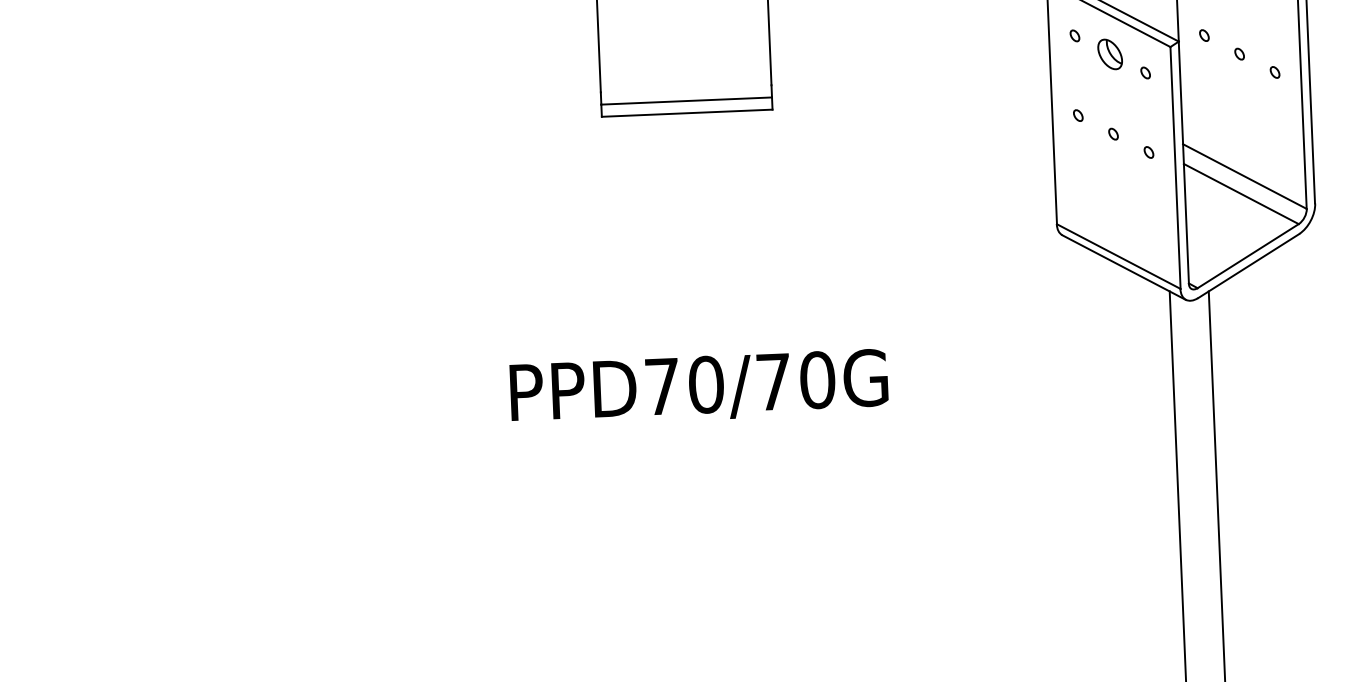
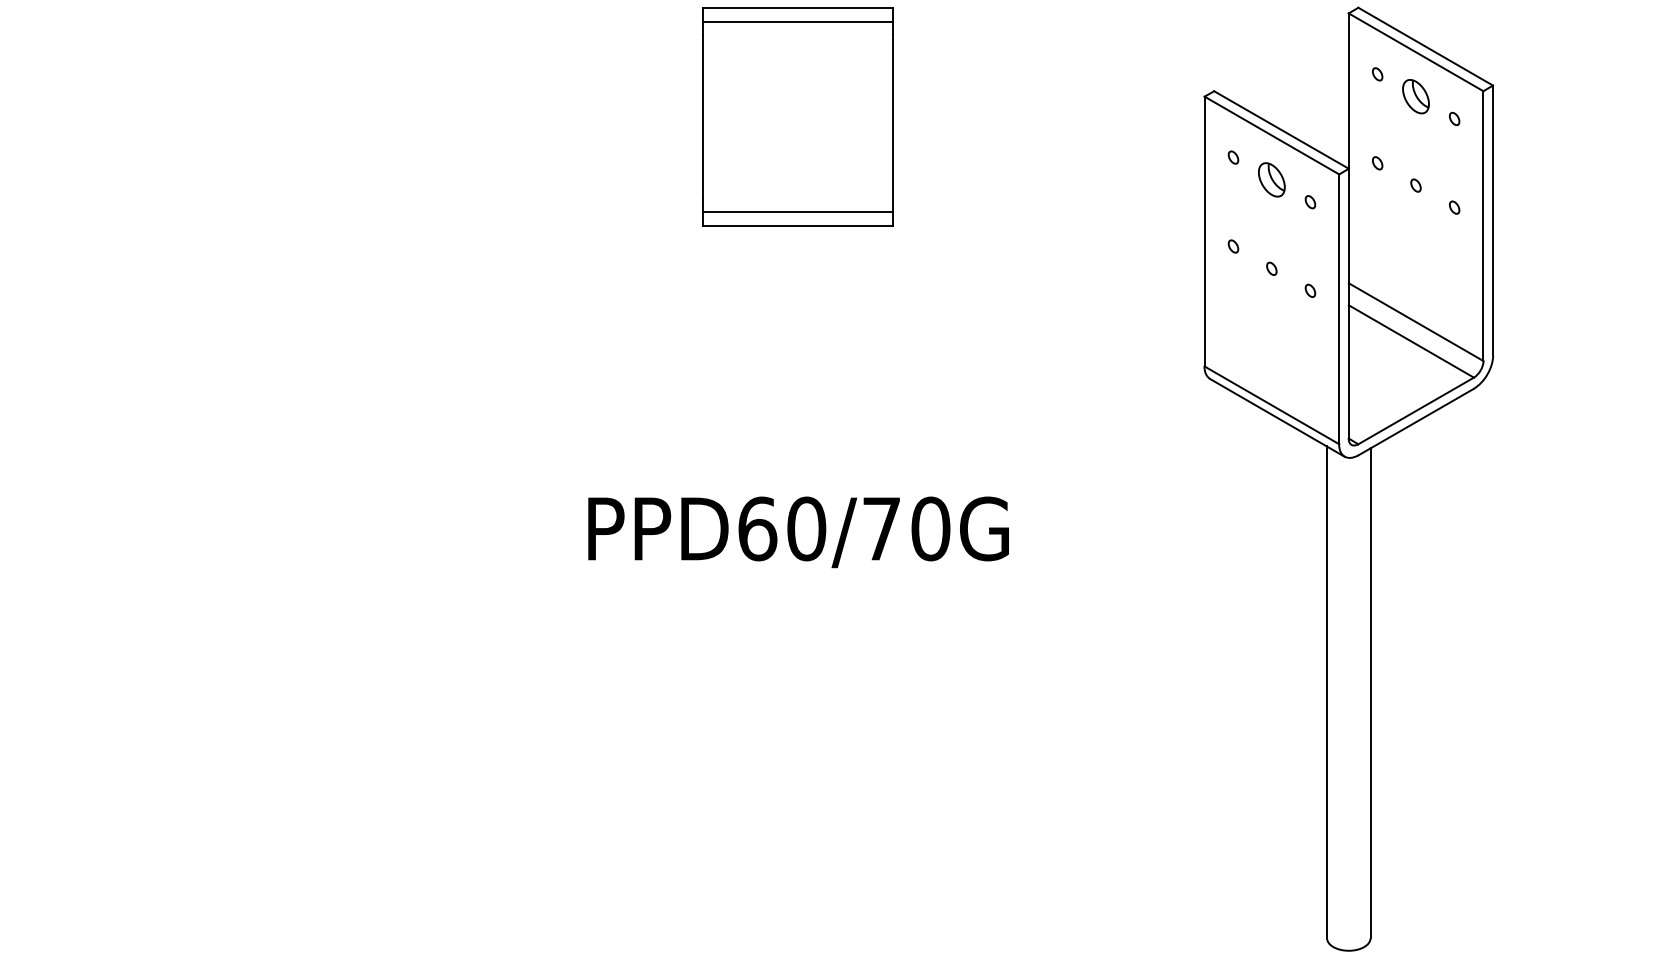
text: (662, 386) -> (757, 528), PPD70/70G -> PPD60/70G

